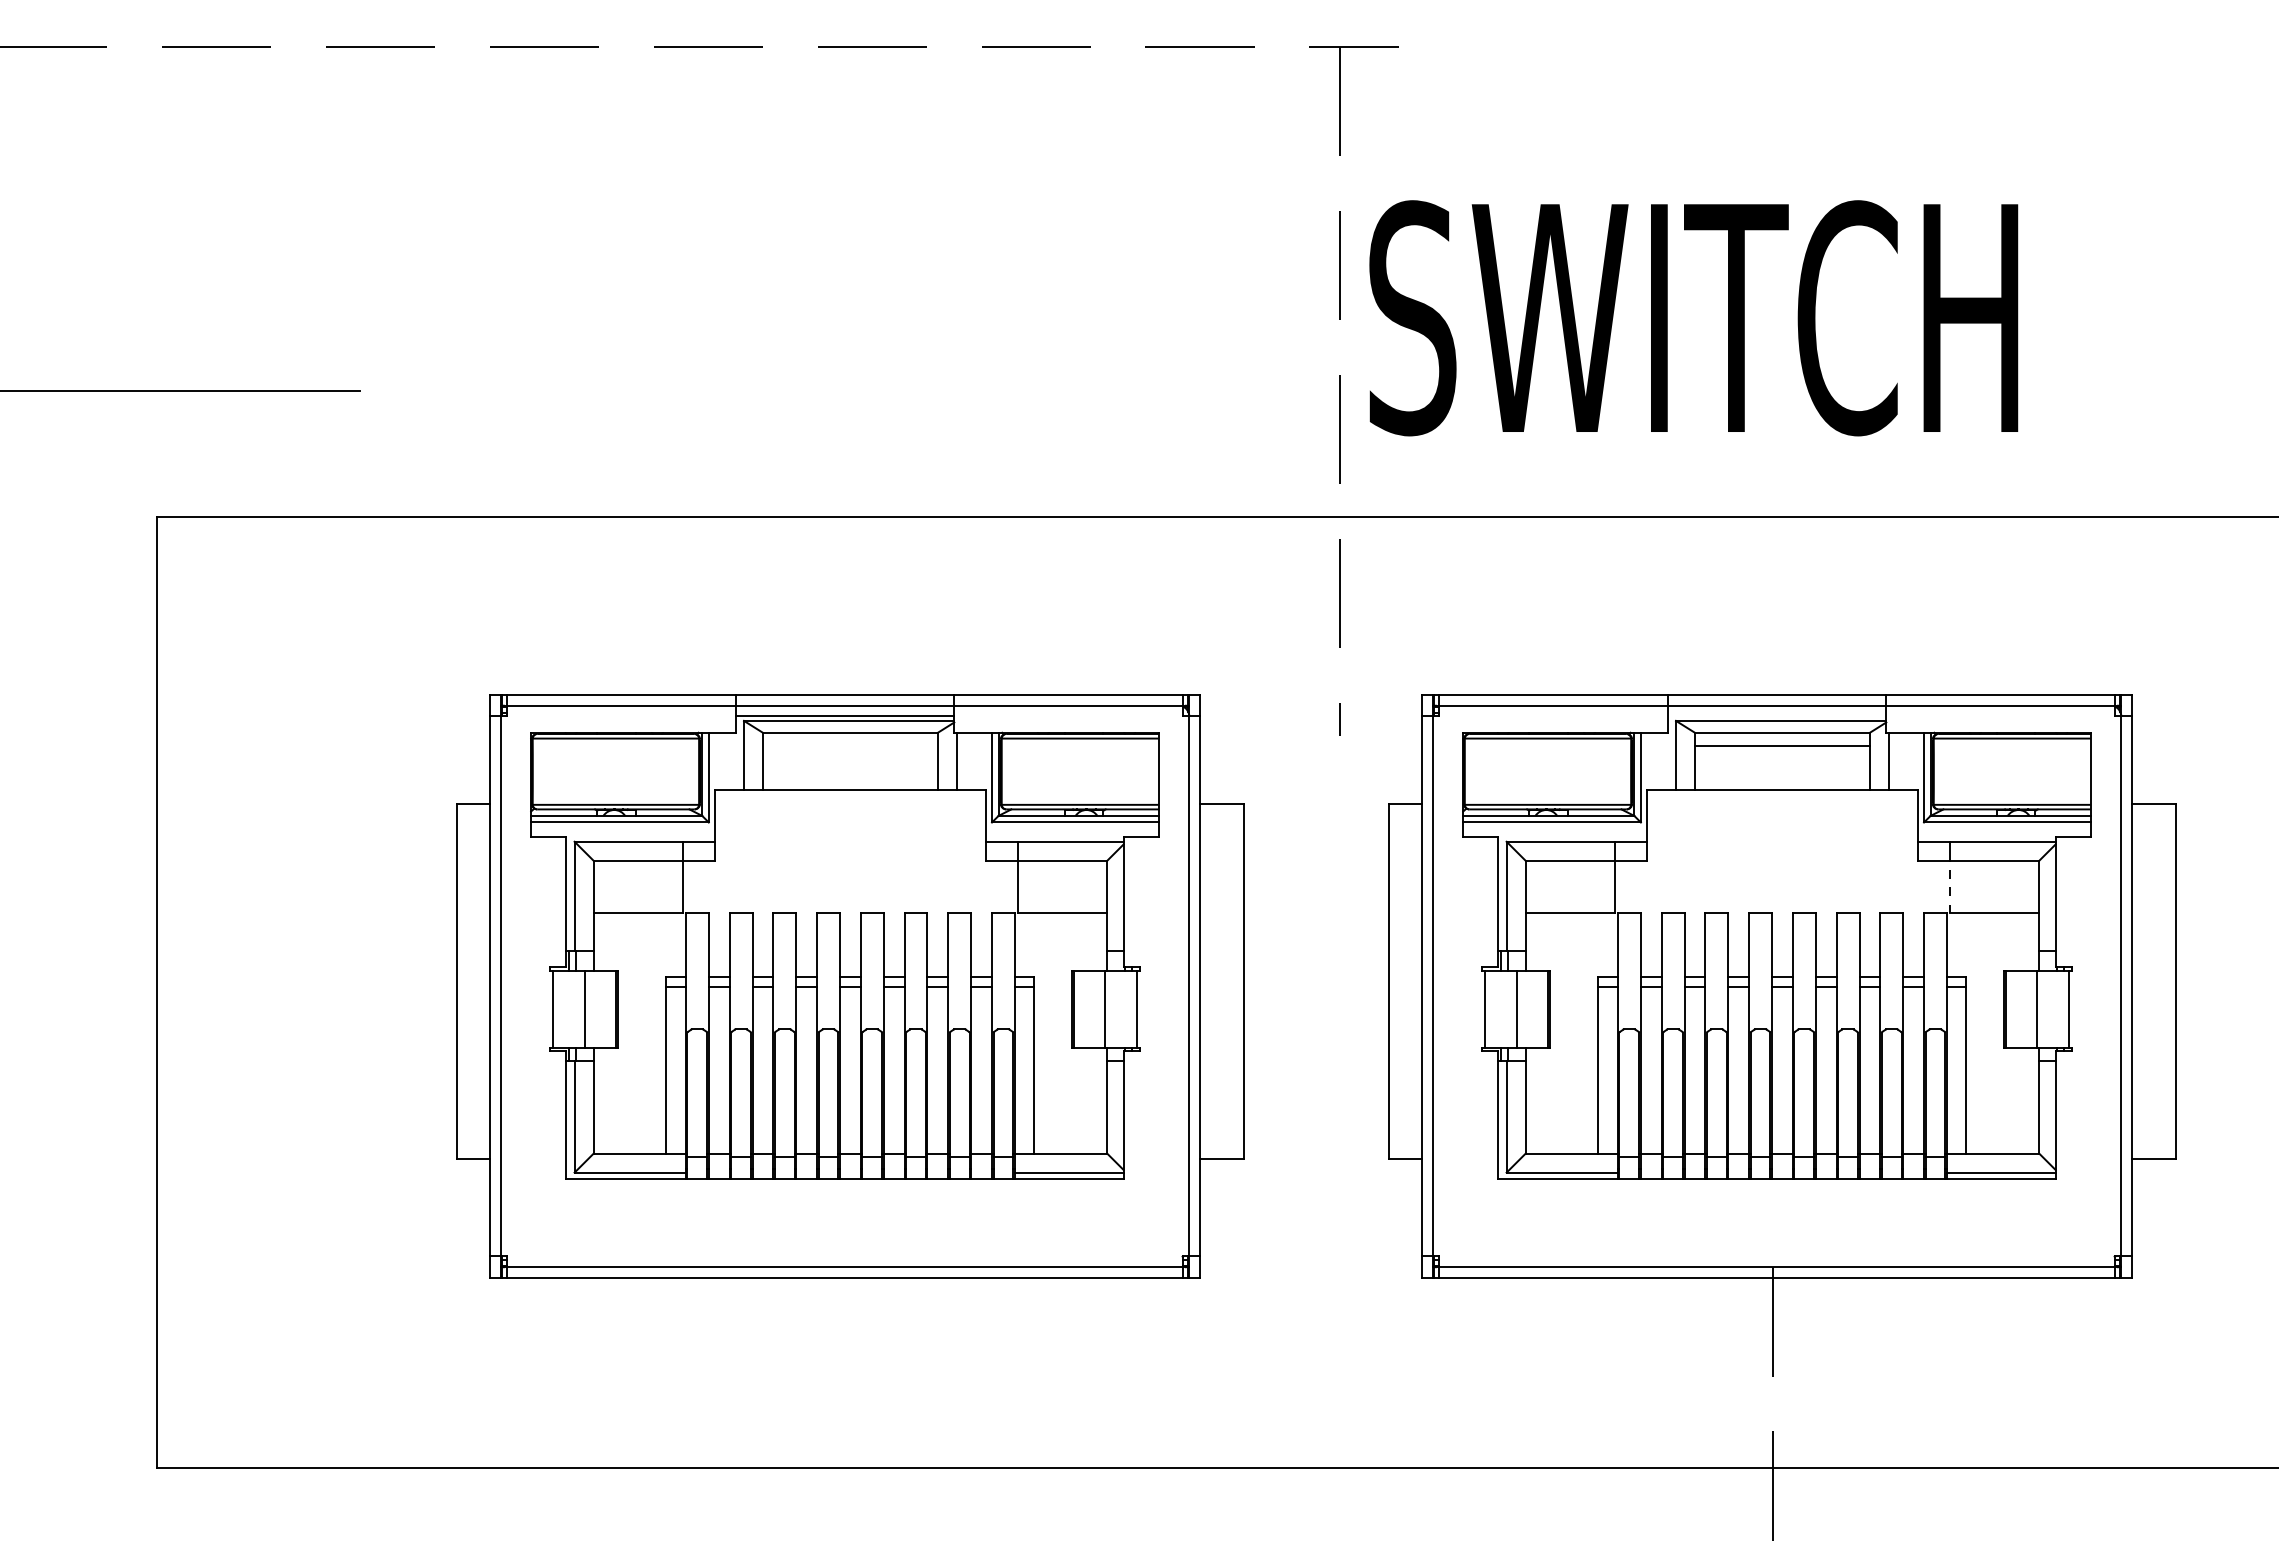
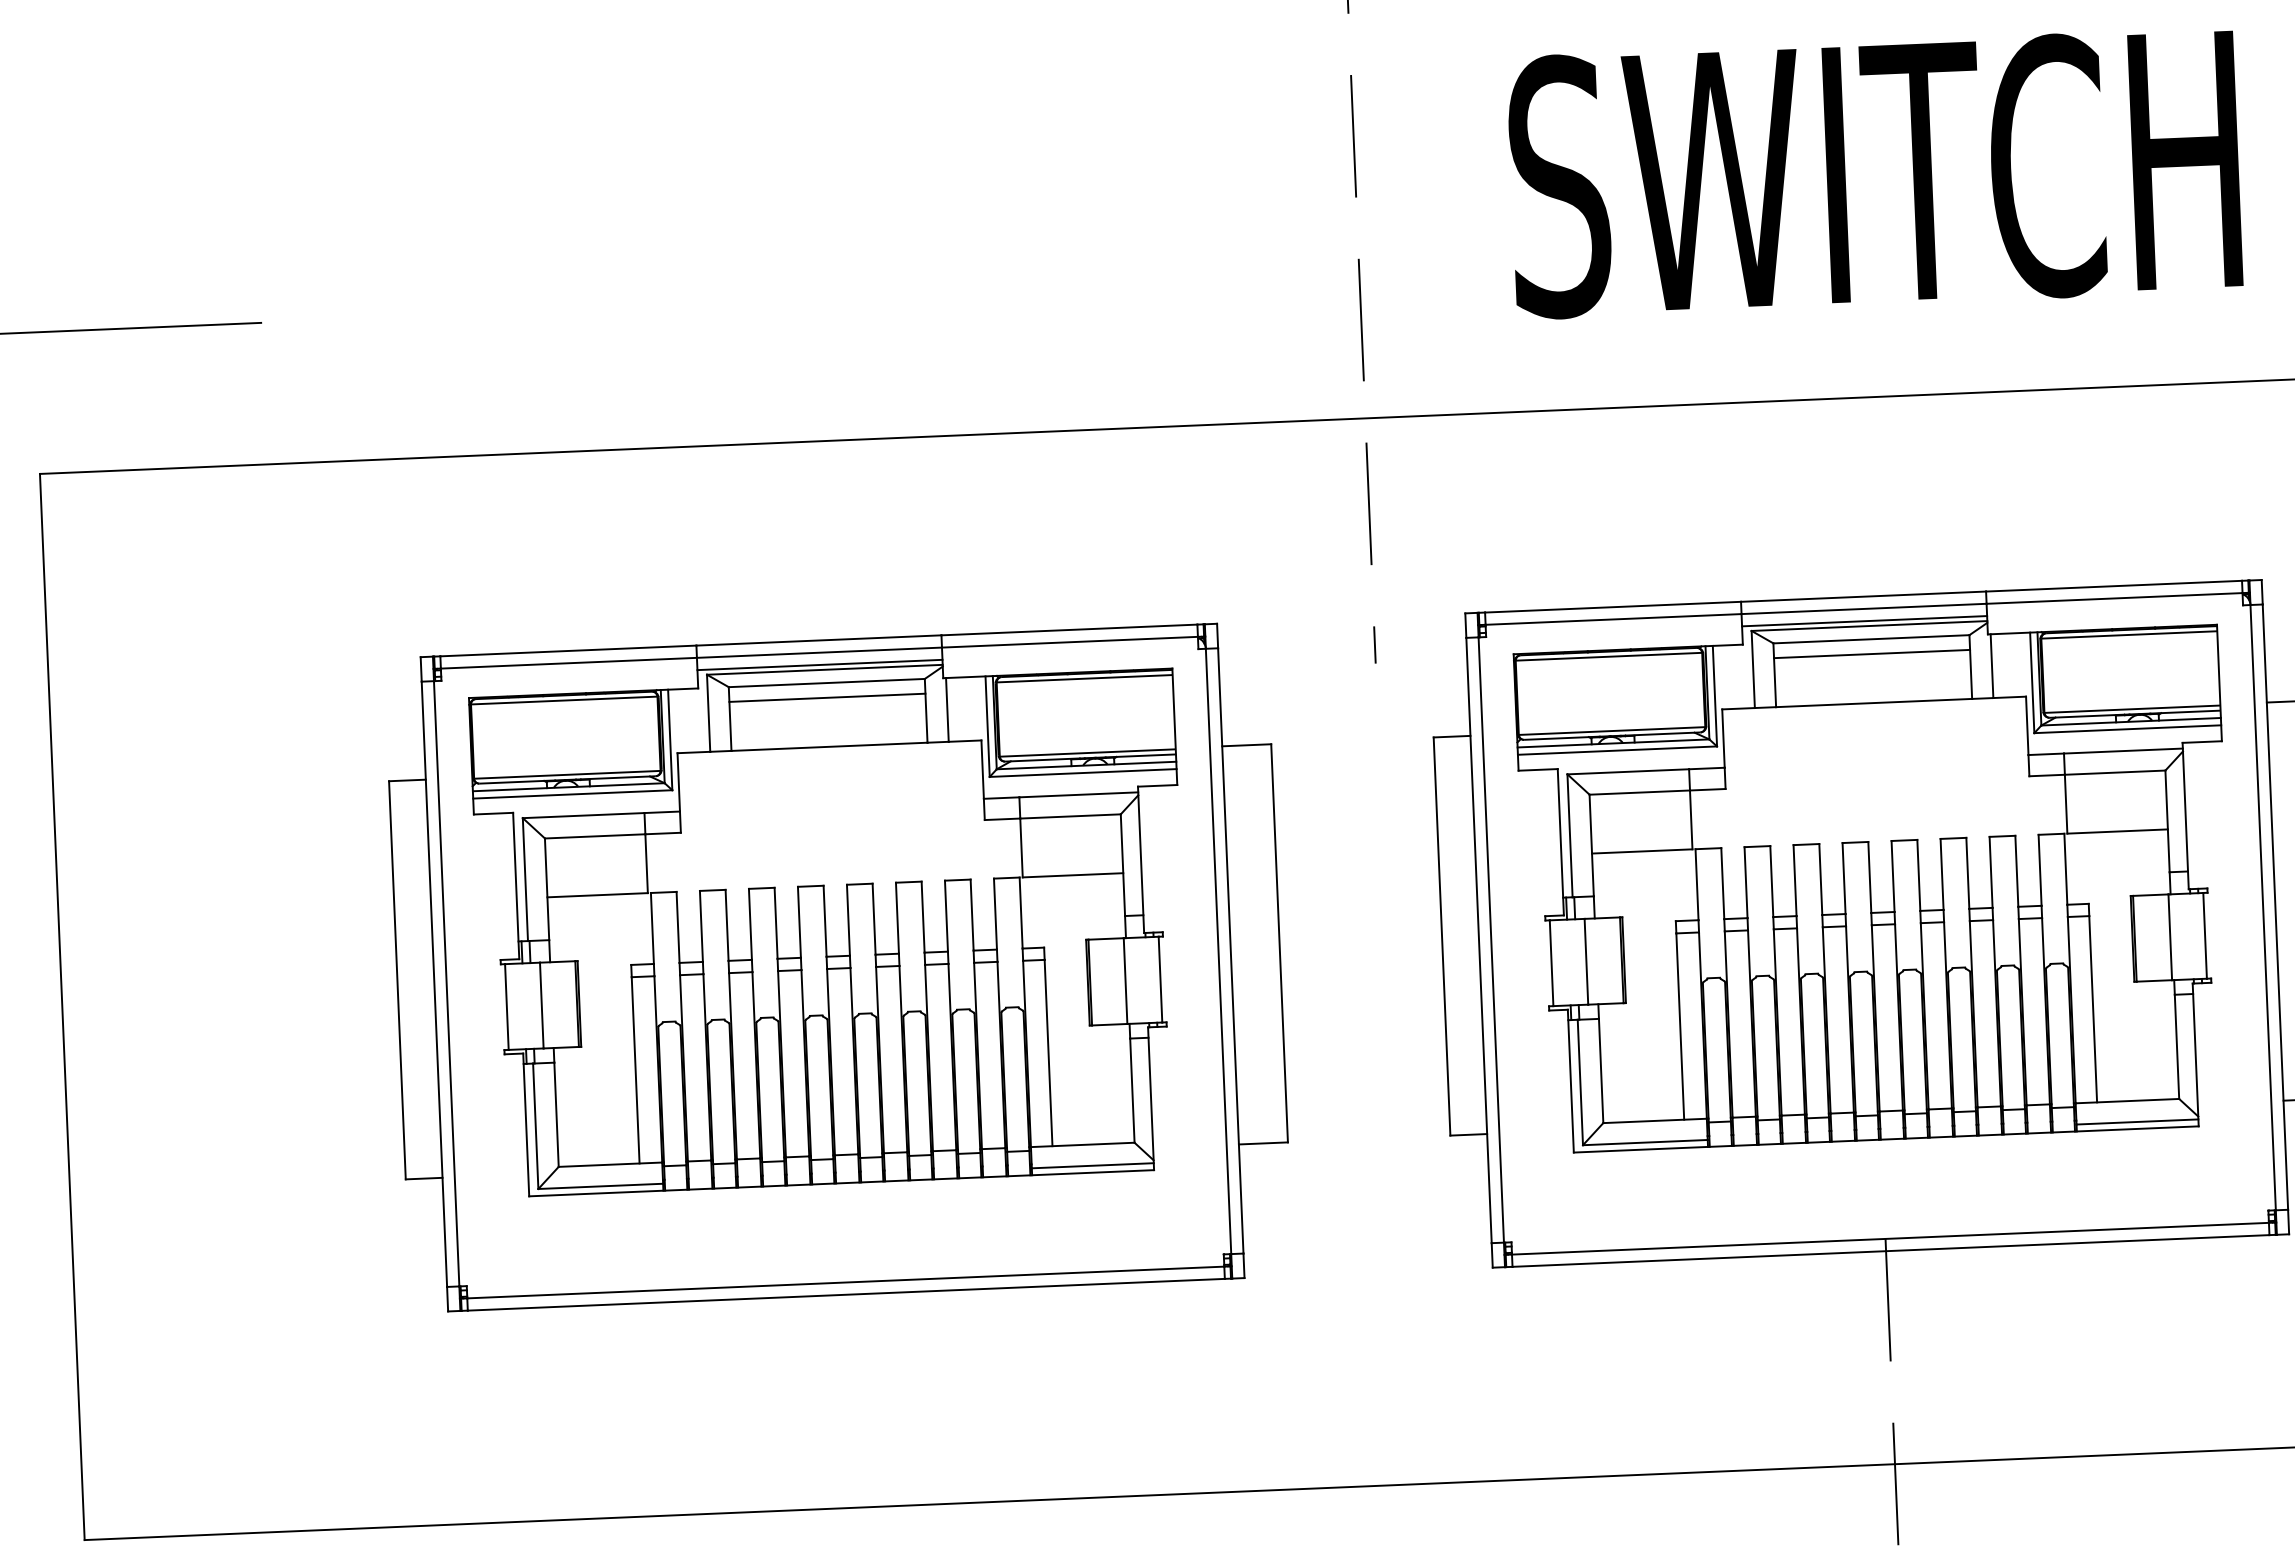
text: (1693, 318) -> (1874, 173), moved
line: (1776, 716) -> (1864, 621), added
line: (849, 745) -> (826, 697), added
line: (1949, 886) -> (2065, 803), dashed -> solid

